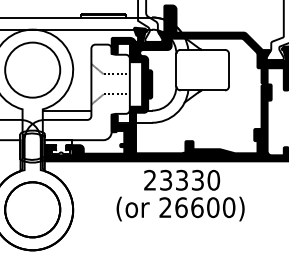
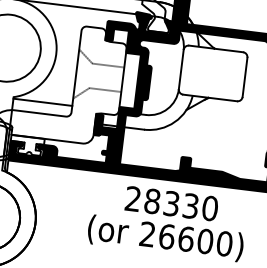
text: (166, 180) -> (152, 201), 23330 -> 28330

